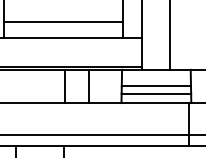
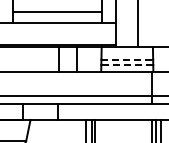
line: (156, 86) -> (127, 59), solid -> dashed
line: (156, 94) -> (127, 65), solid -> dashed

